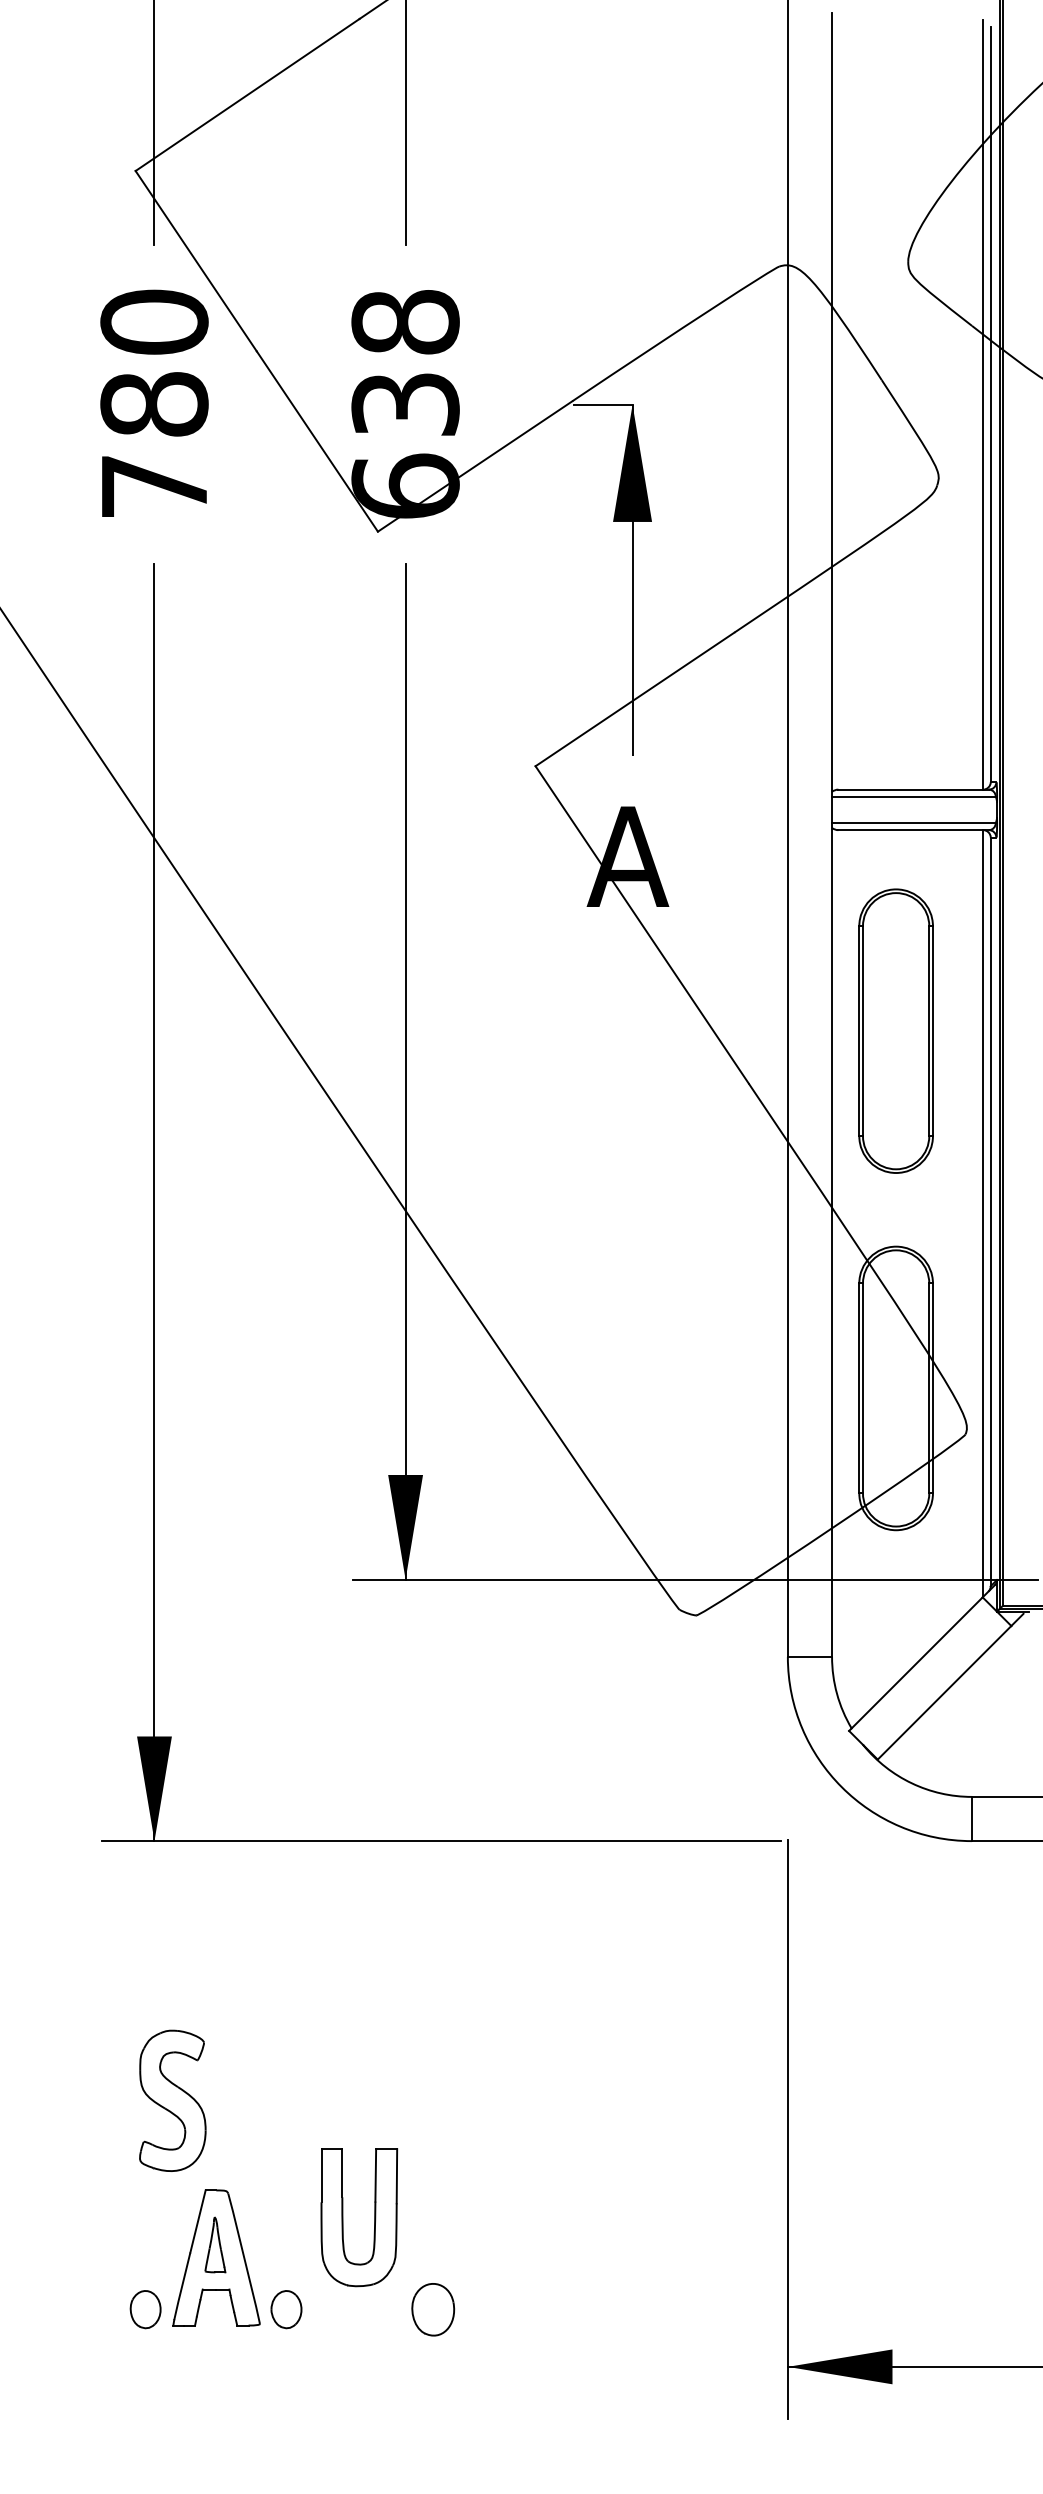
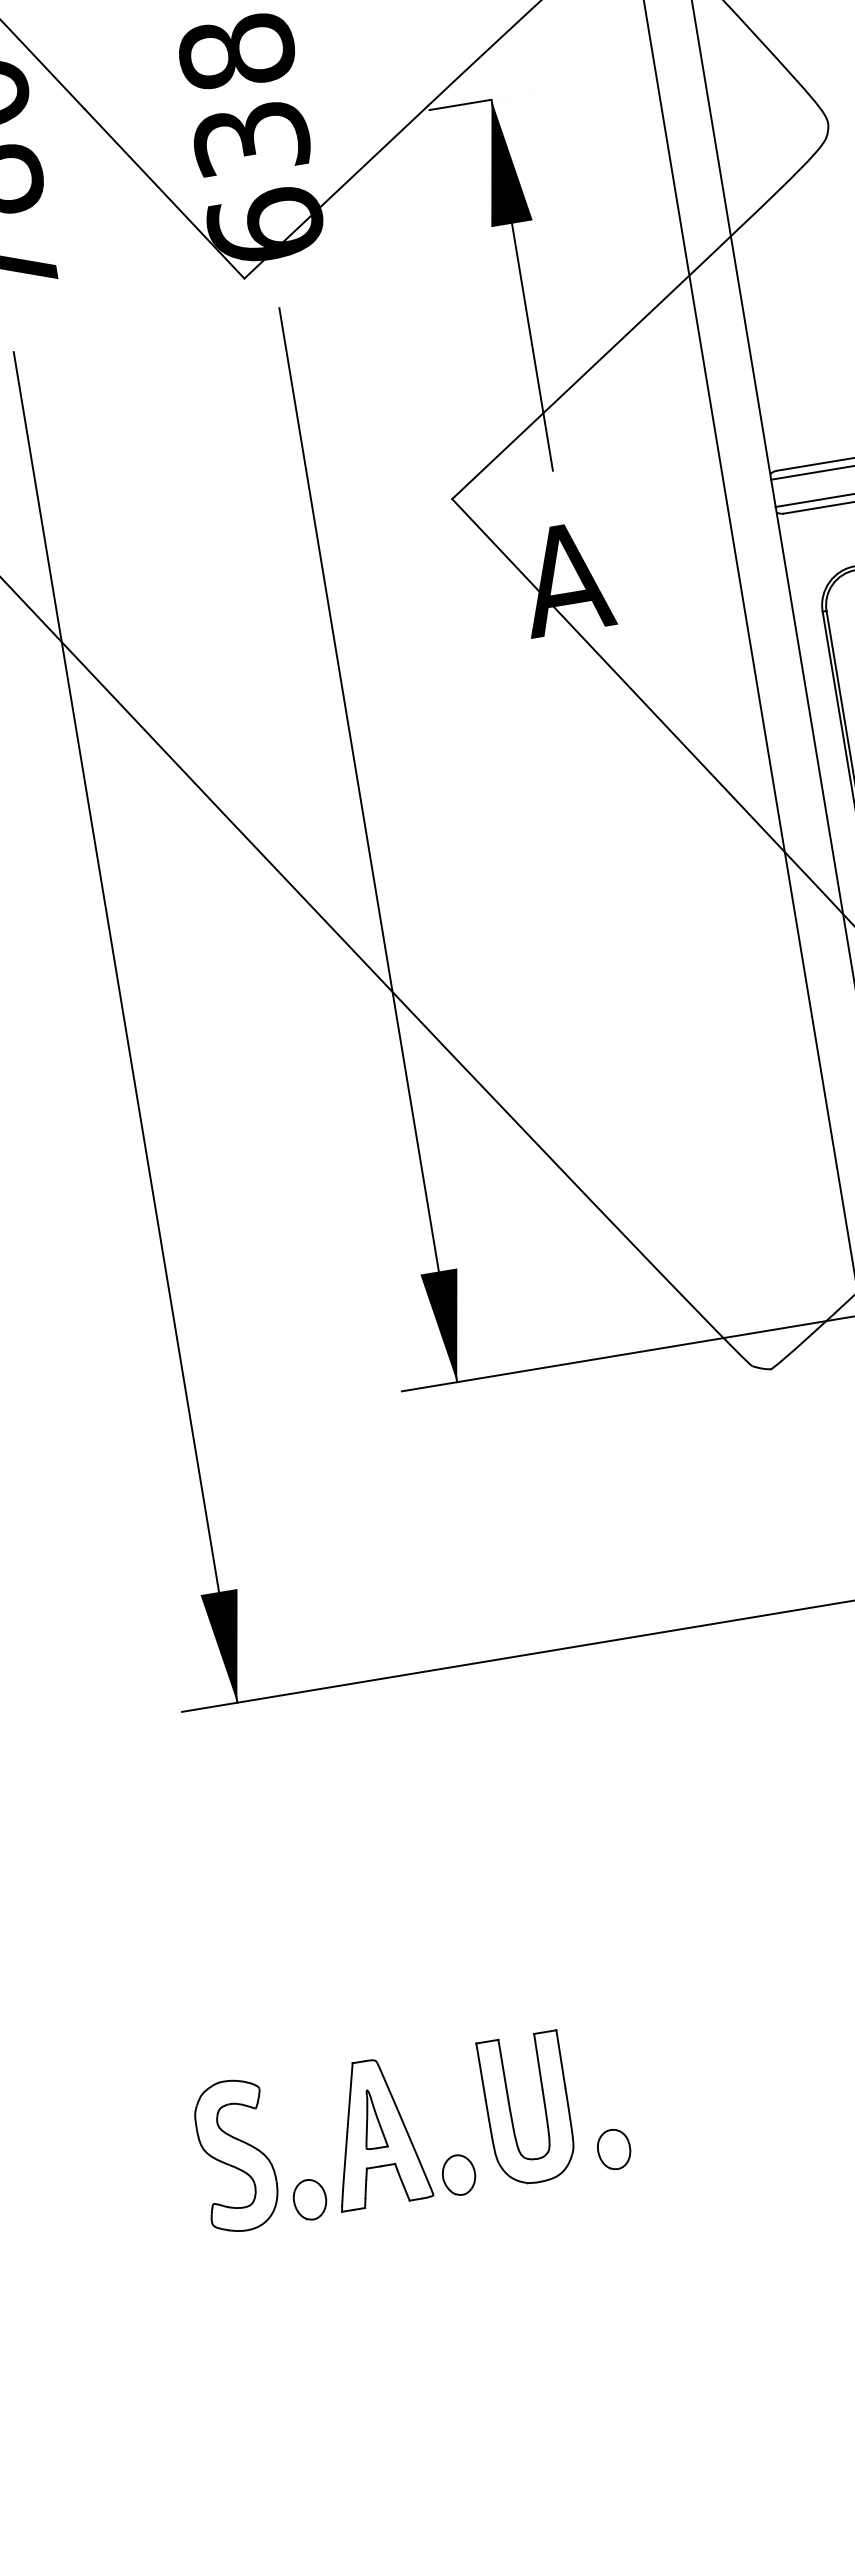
part: (172, 2100) -> (236, 2155), moved
part: (374, 2217) -> (544, 2106), moved
part: (432, 2309) -> (613, 2149), size x0.71

